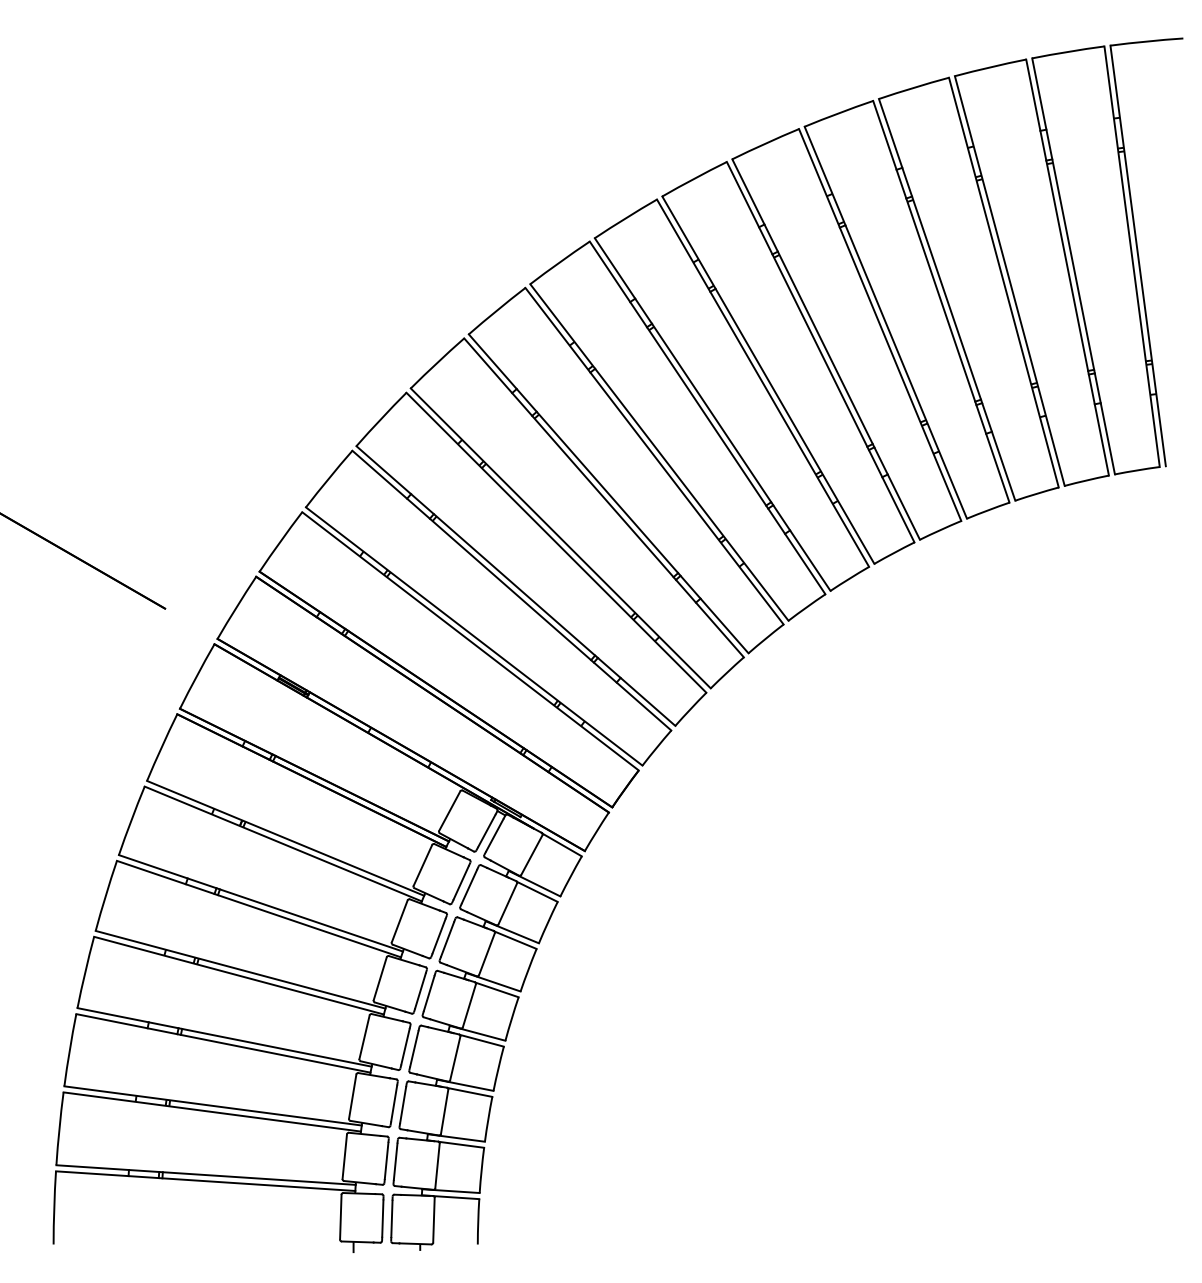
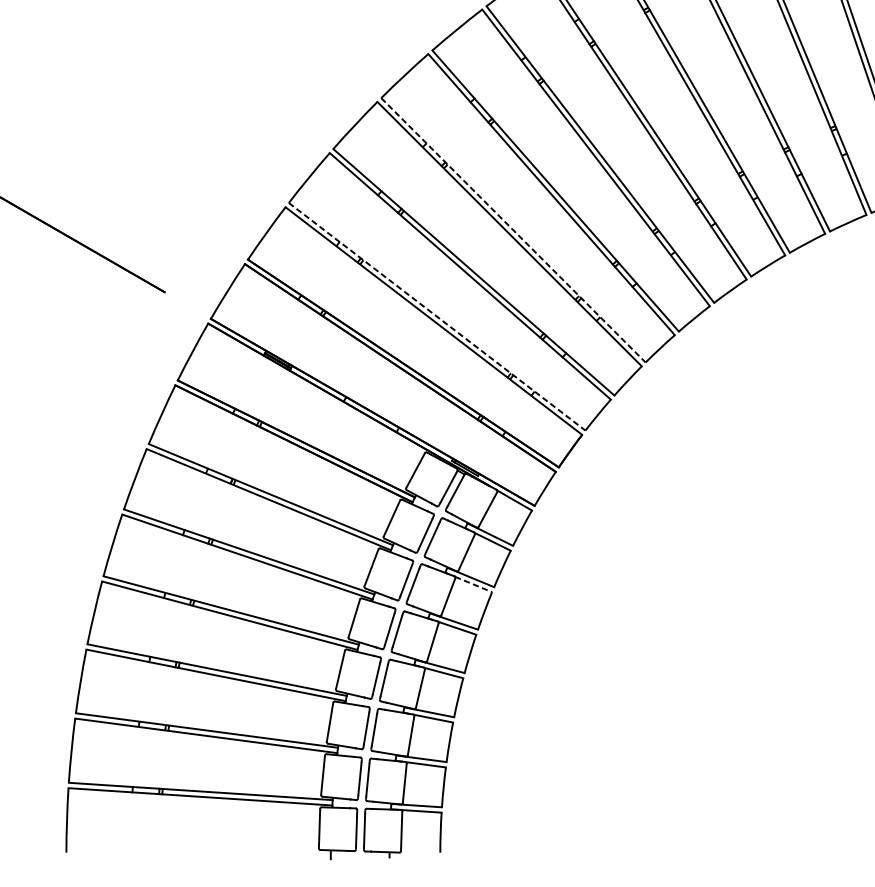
line: (561, 538) -> (514, 230), solid -> dashed
line: (474, 636) -> (437, 316), solid -> dashed
line: (515, 940) -> (473, 584), solid -> dashed

